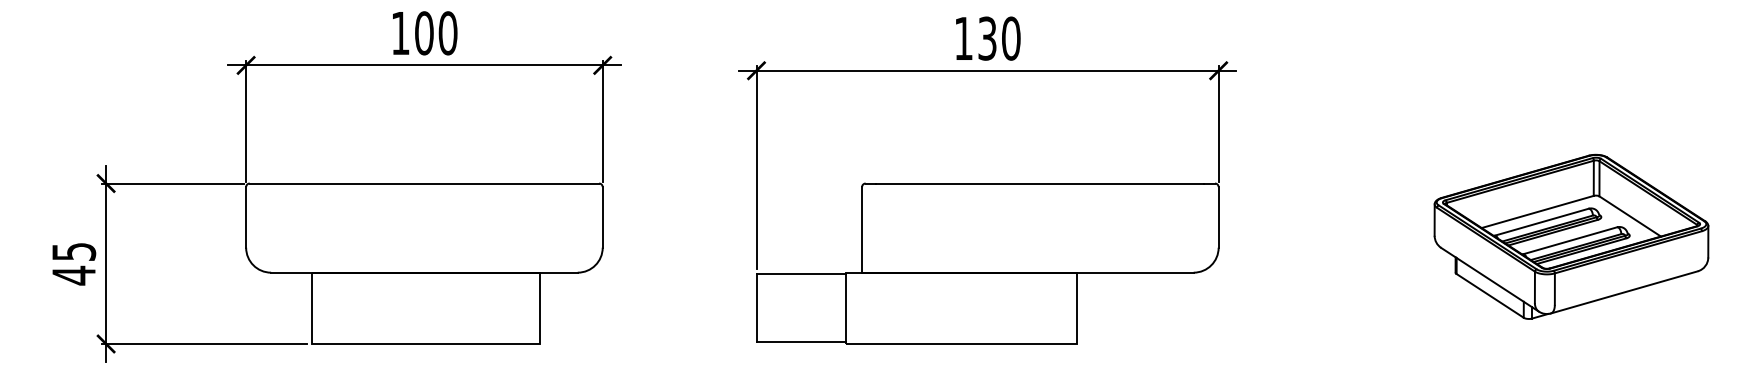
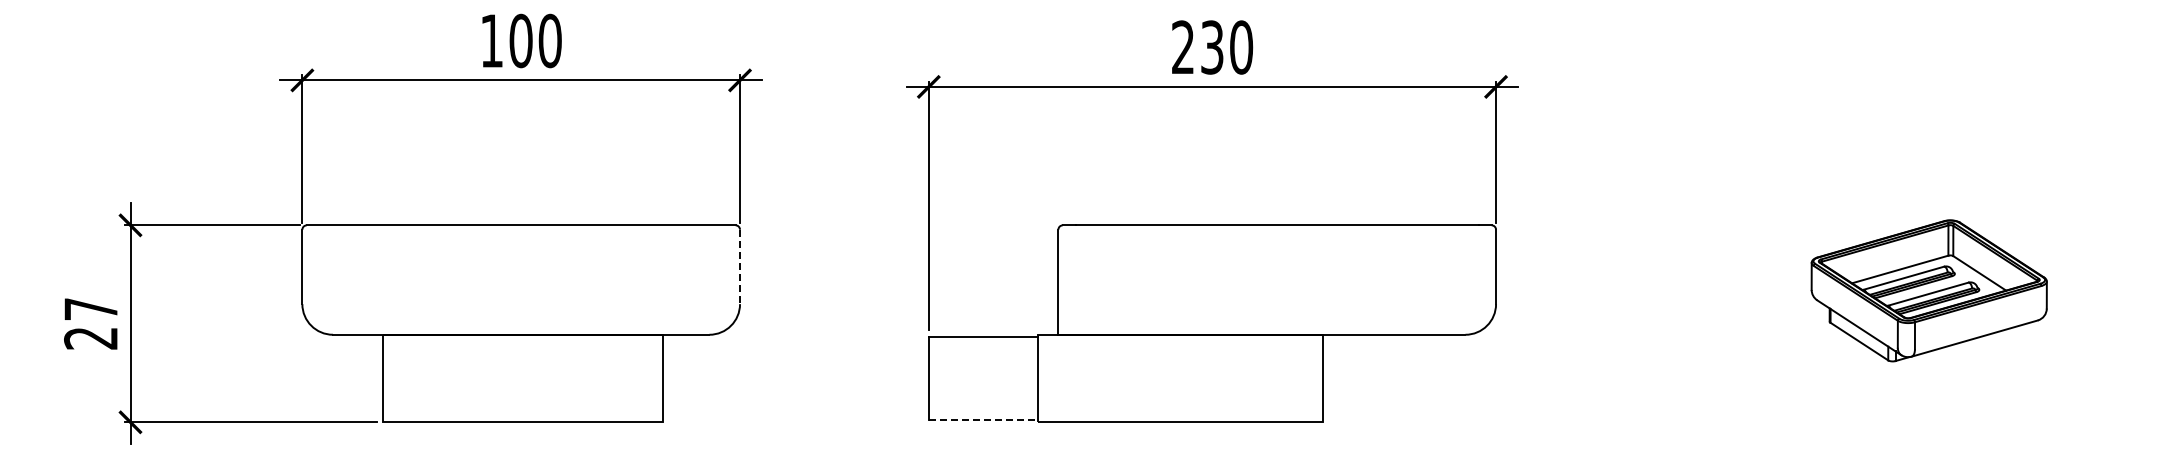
text: (963, 37) -> (1182, 46), 130 -> 230
line: (603, 217) -> (740, 267), solid -> dashed
part: (1571, 236) -> (1929, 290), size x0.7
text: (74, 264) -> (91, 324), 45 -> 27
line: (801, 342) -> (983, 420), solid -> dashed

